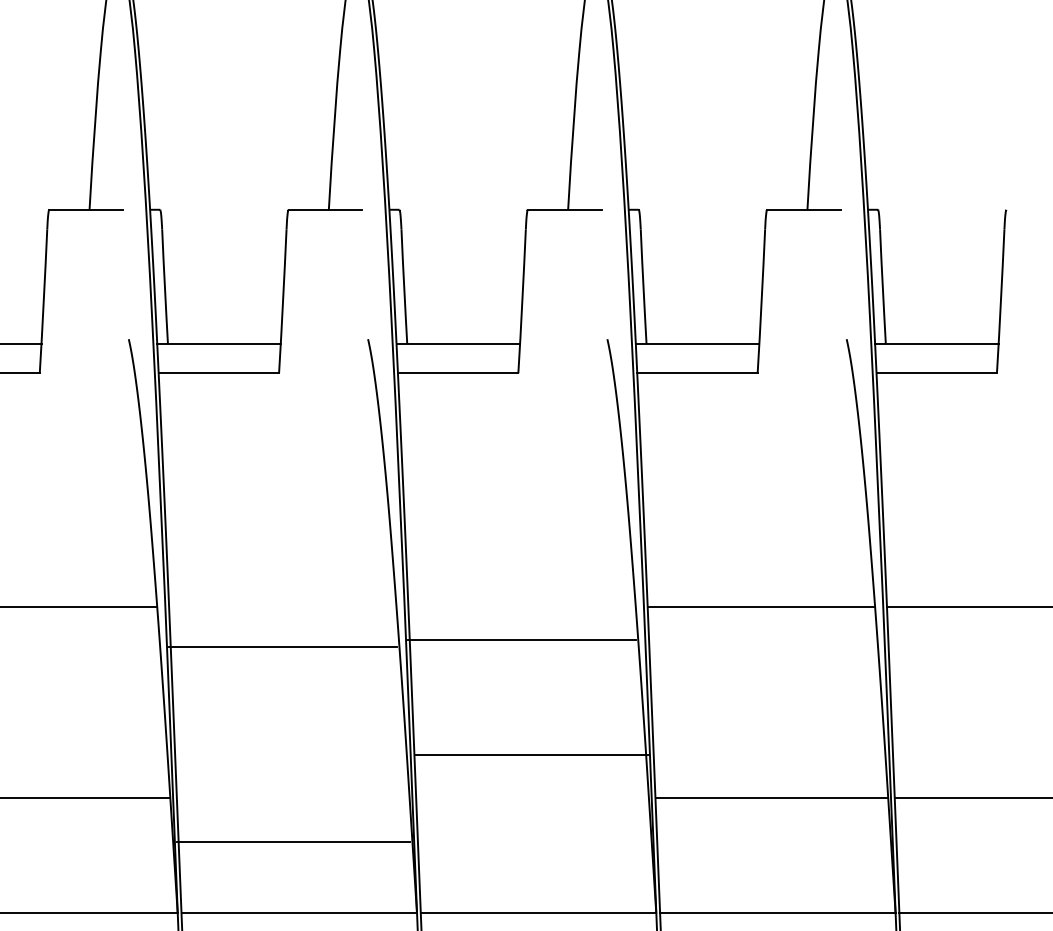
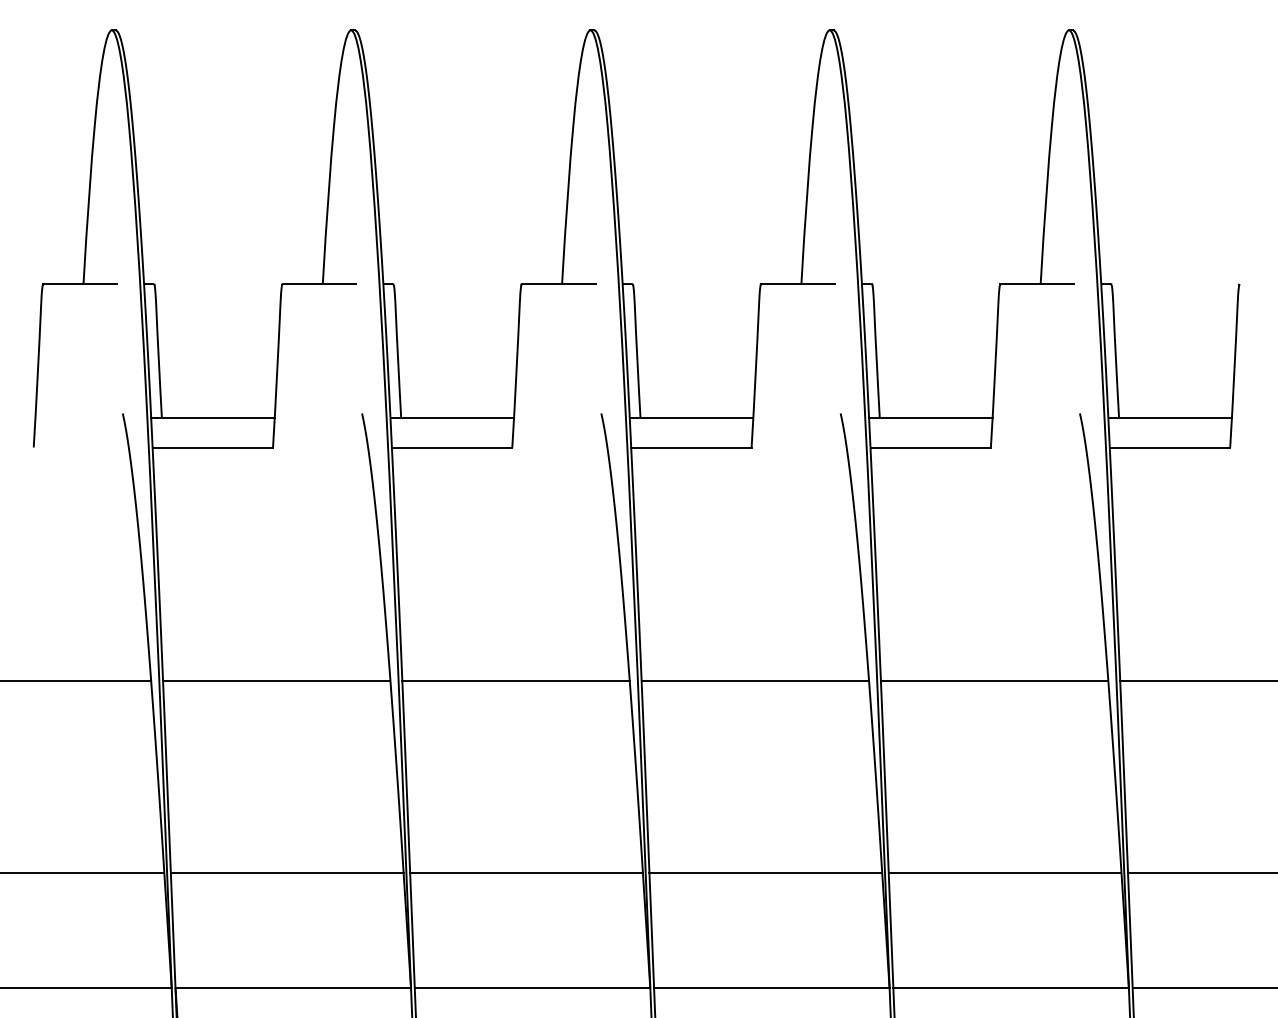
line: (522, 640) -> (755, 681), moved
line: (282, 647) -> (515, 681), moved
line: (532, 755) -> (765, 872), moved
line: (293, 842) -> (526, 872), moved

